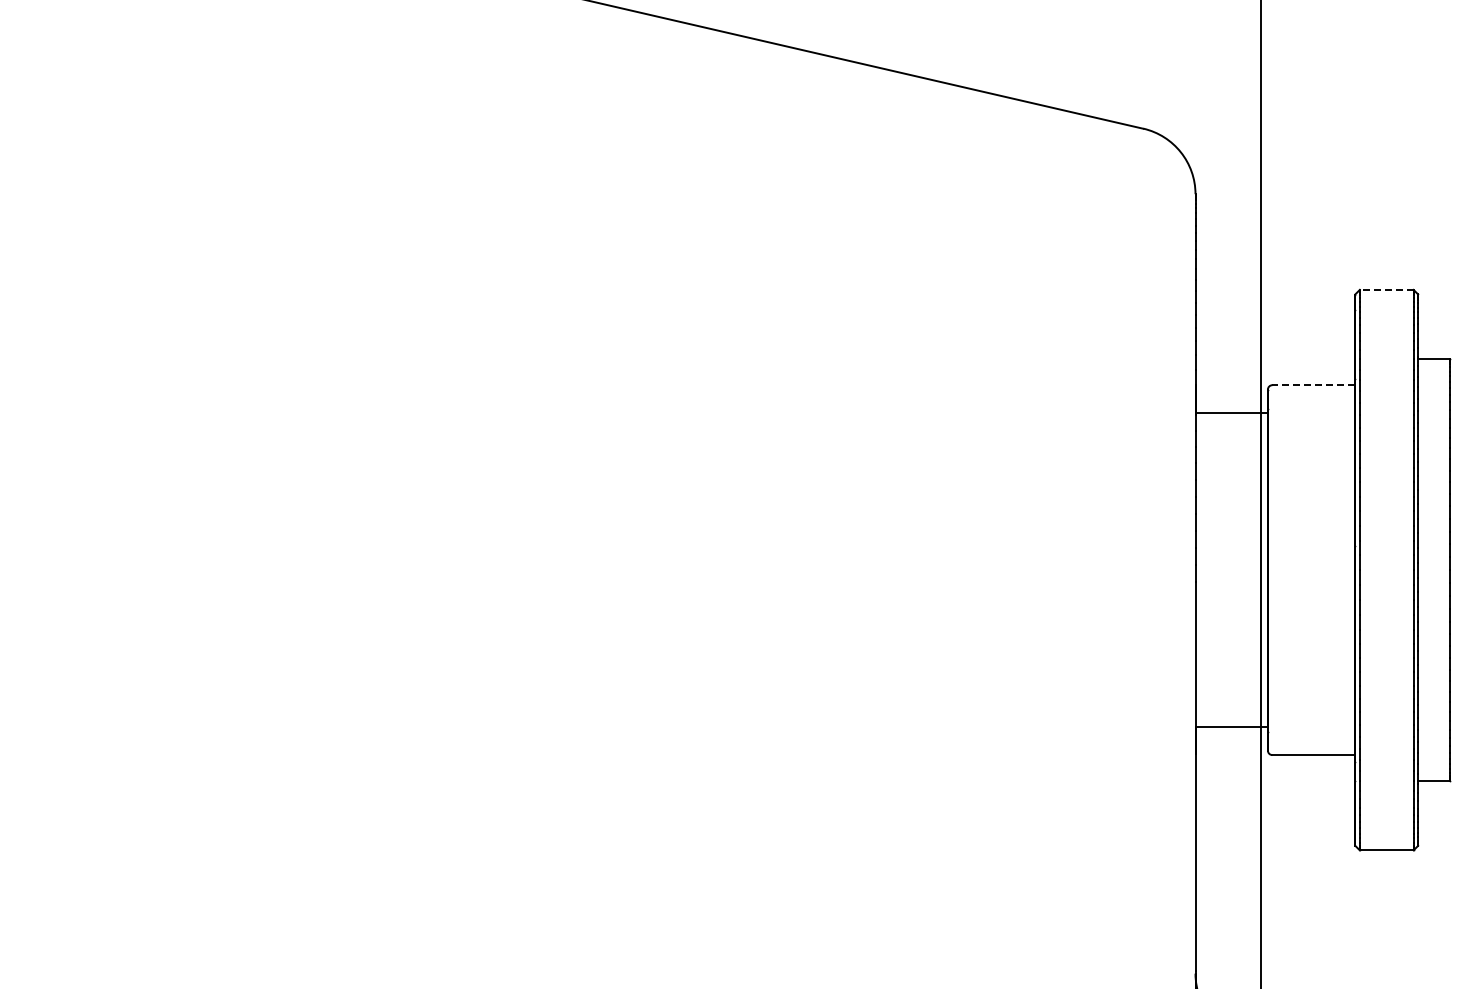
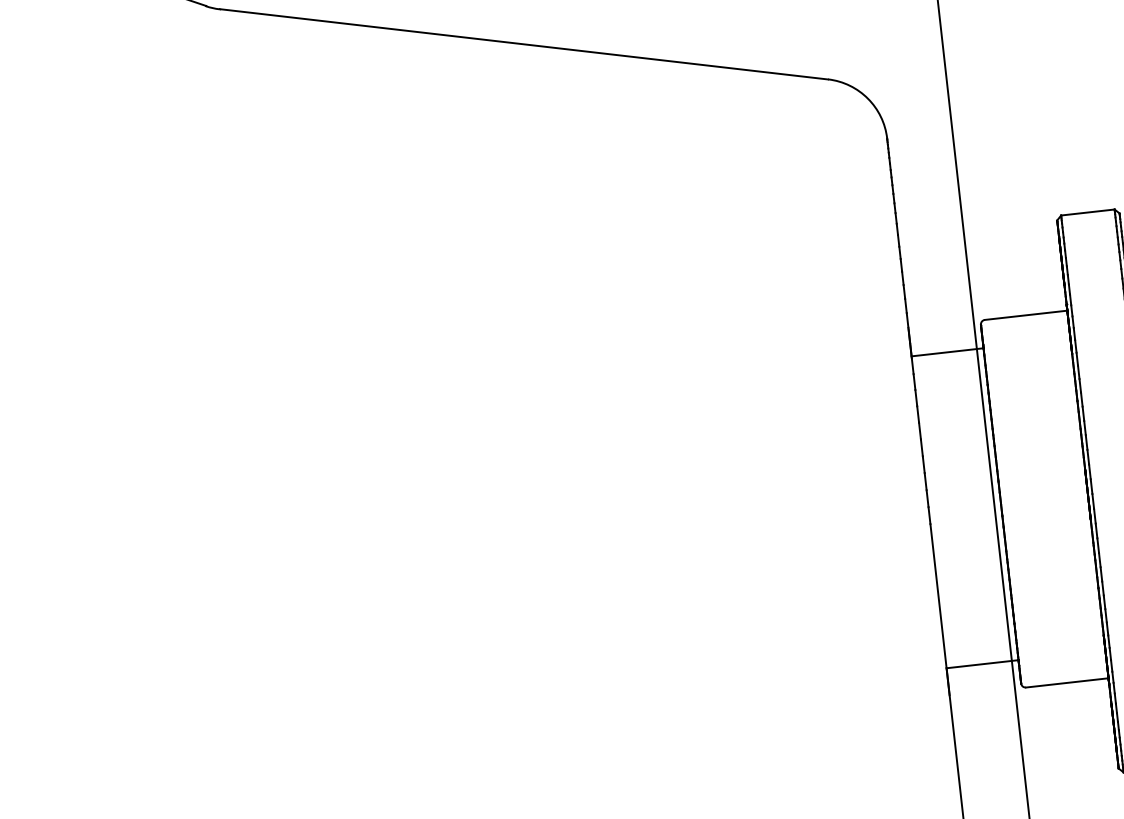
line: (1386, 289) -> (1087, 212), dashed -> solid
line: (1313, 385) -> (1025, 315), dashed -> solid

